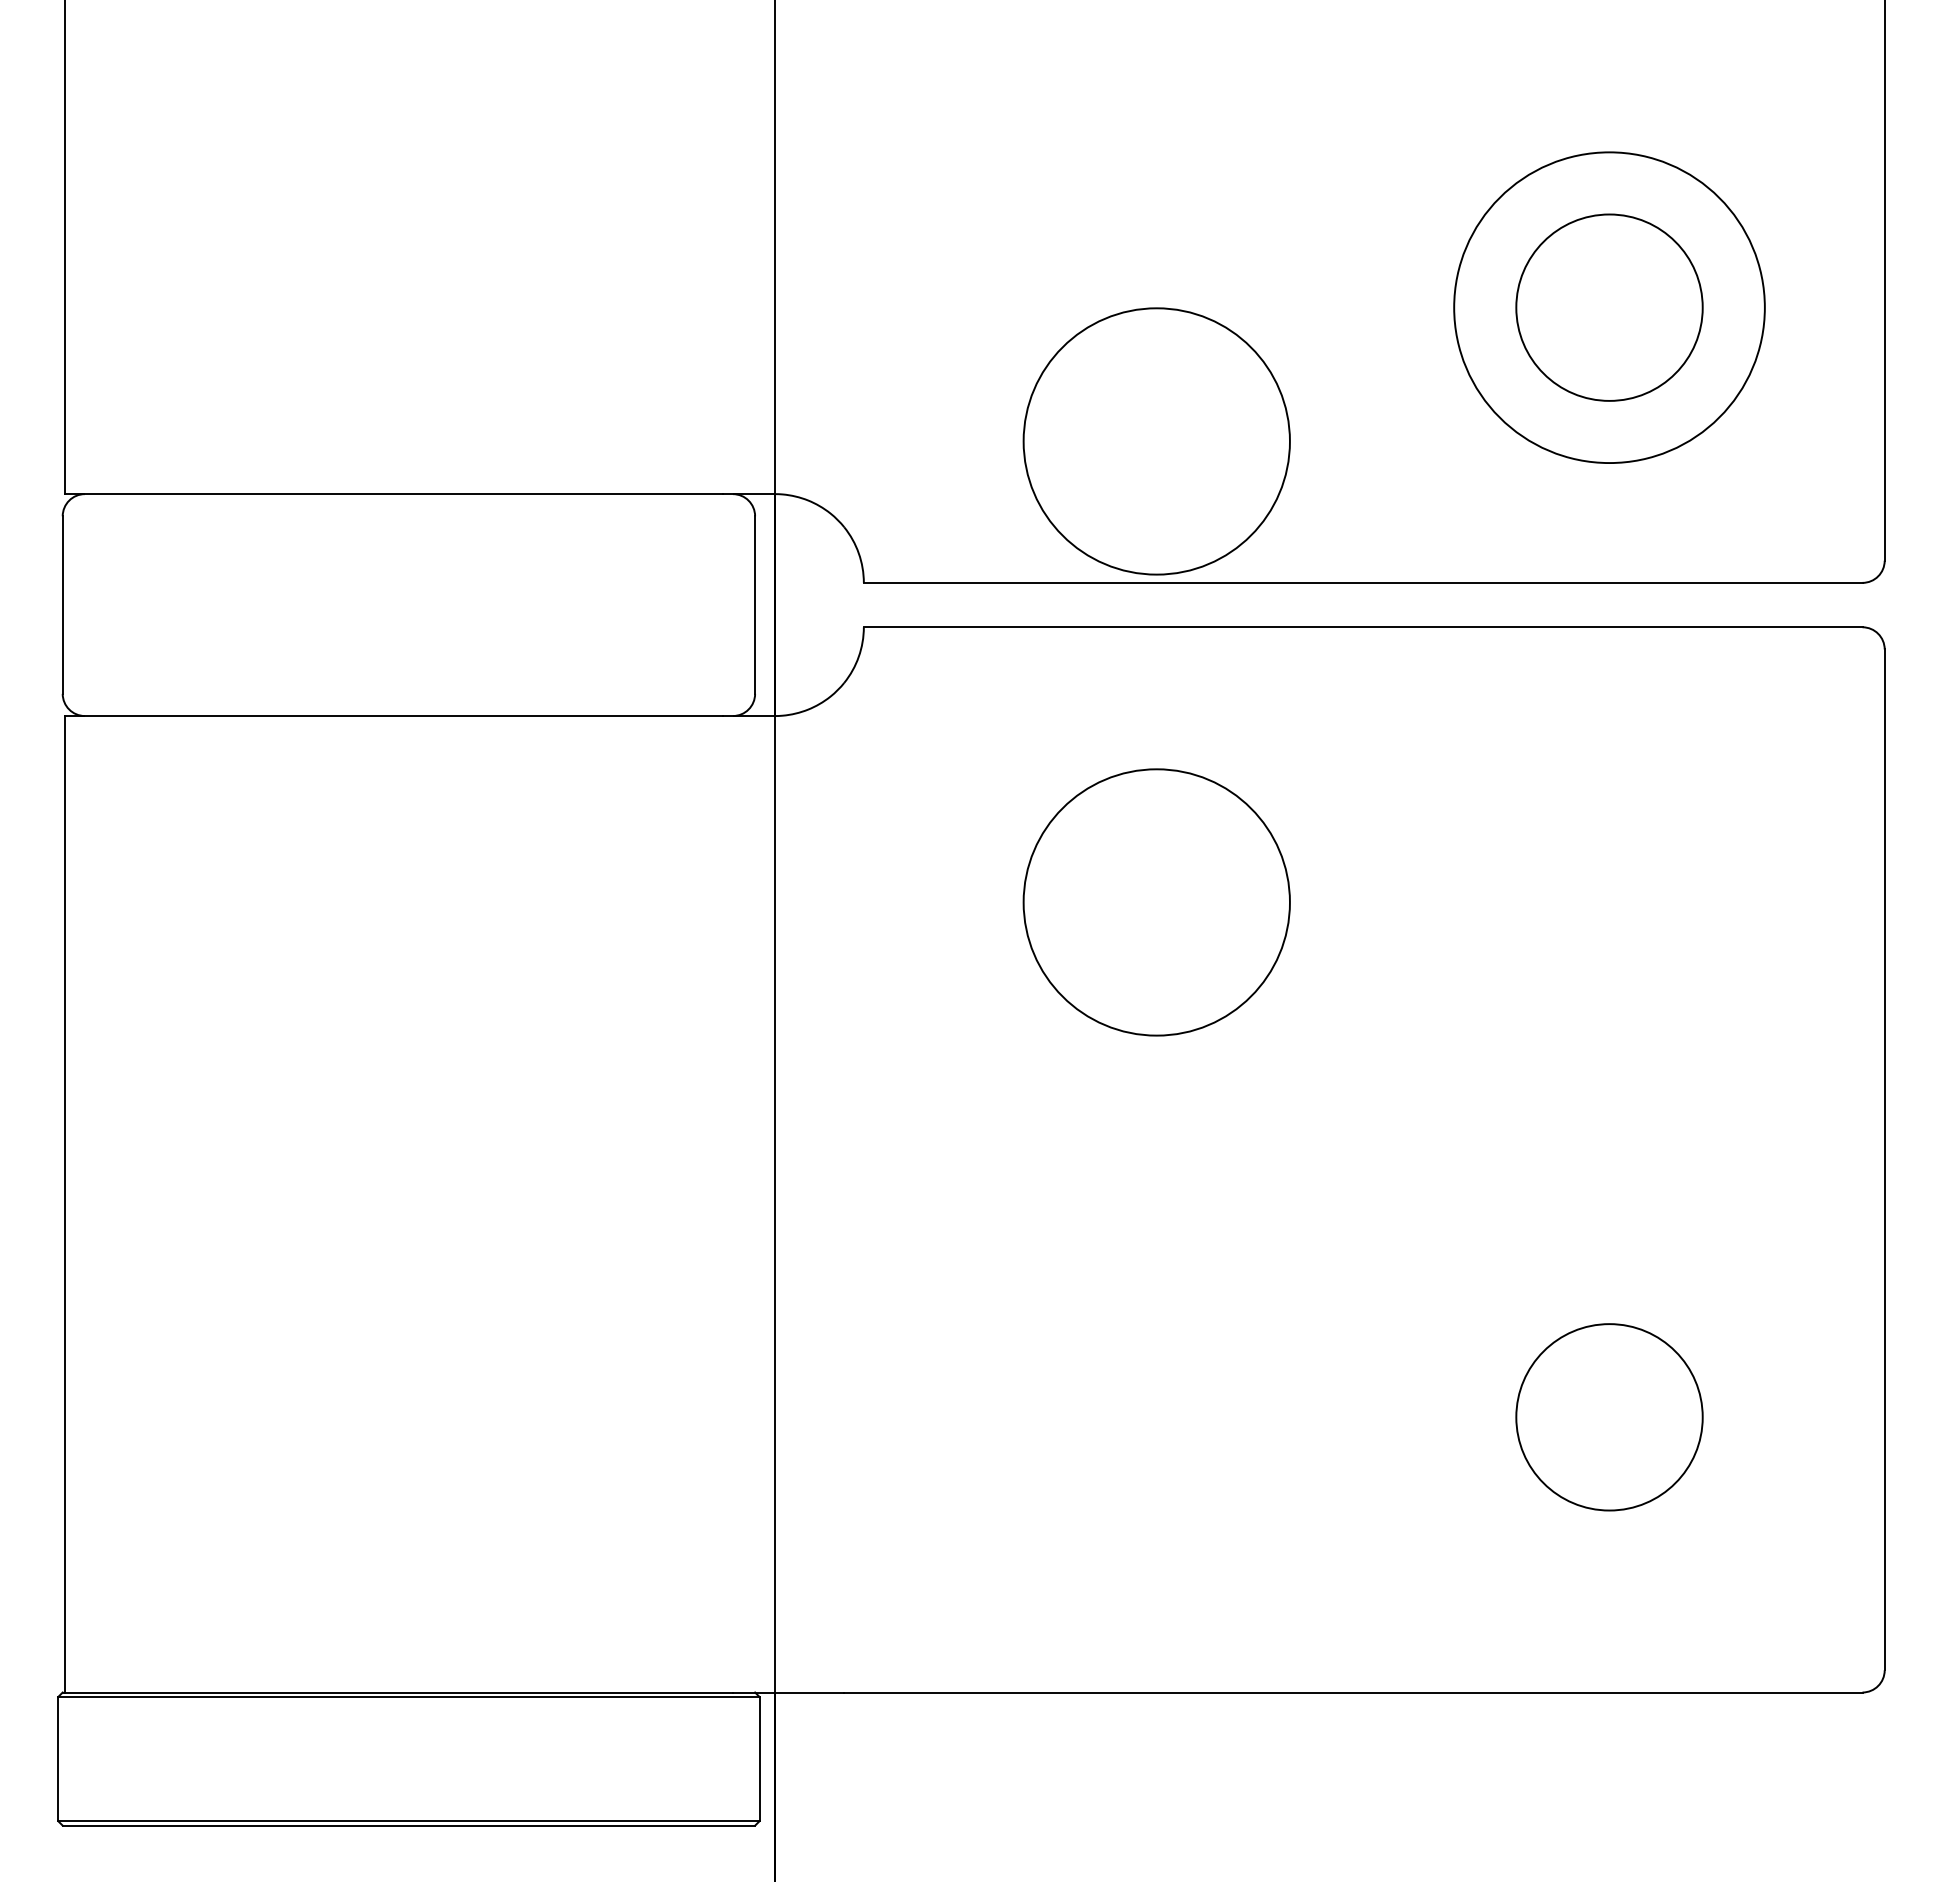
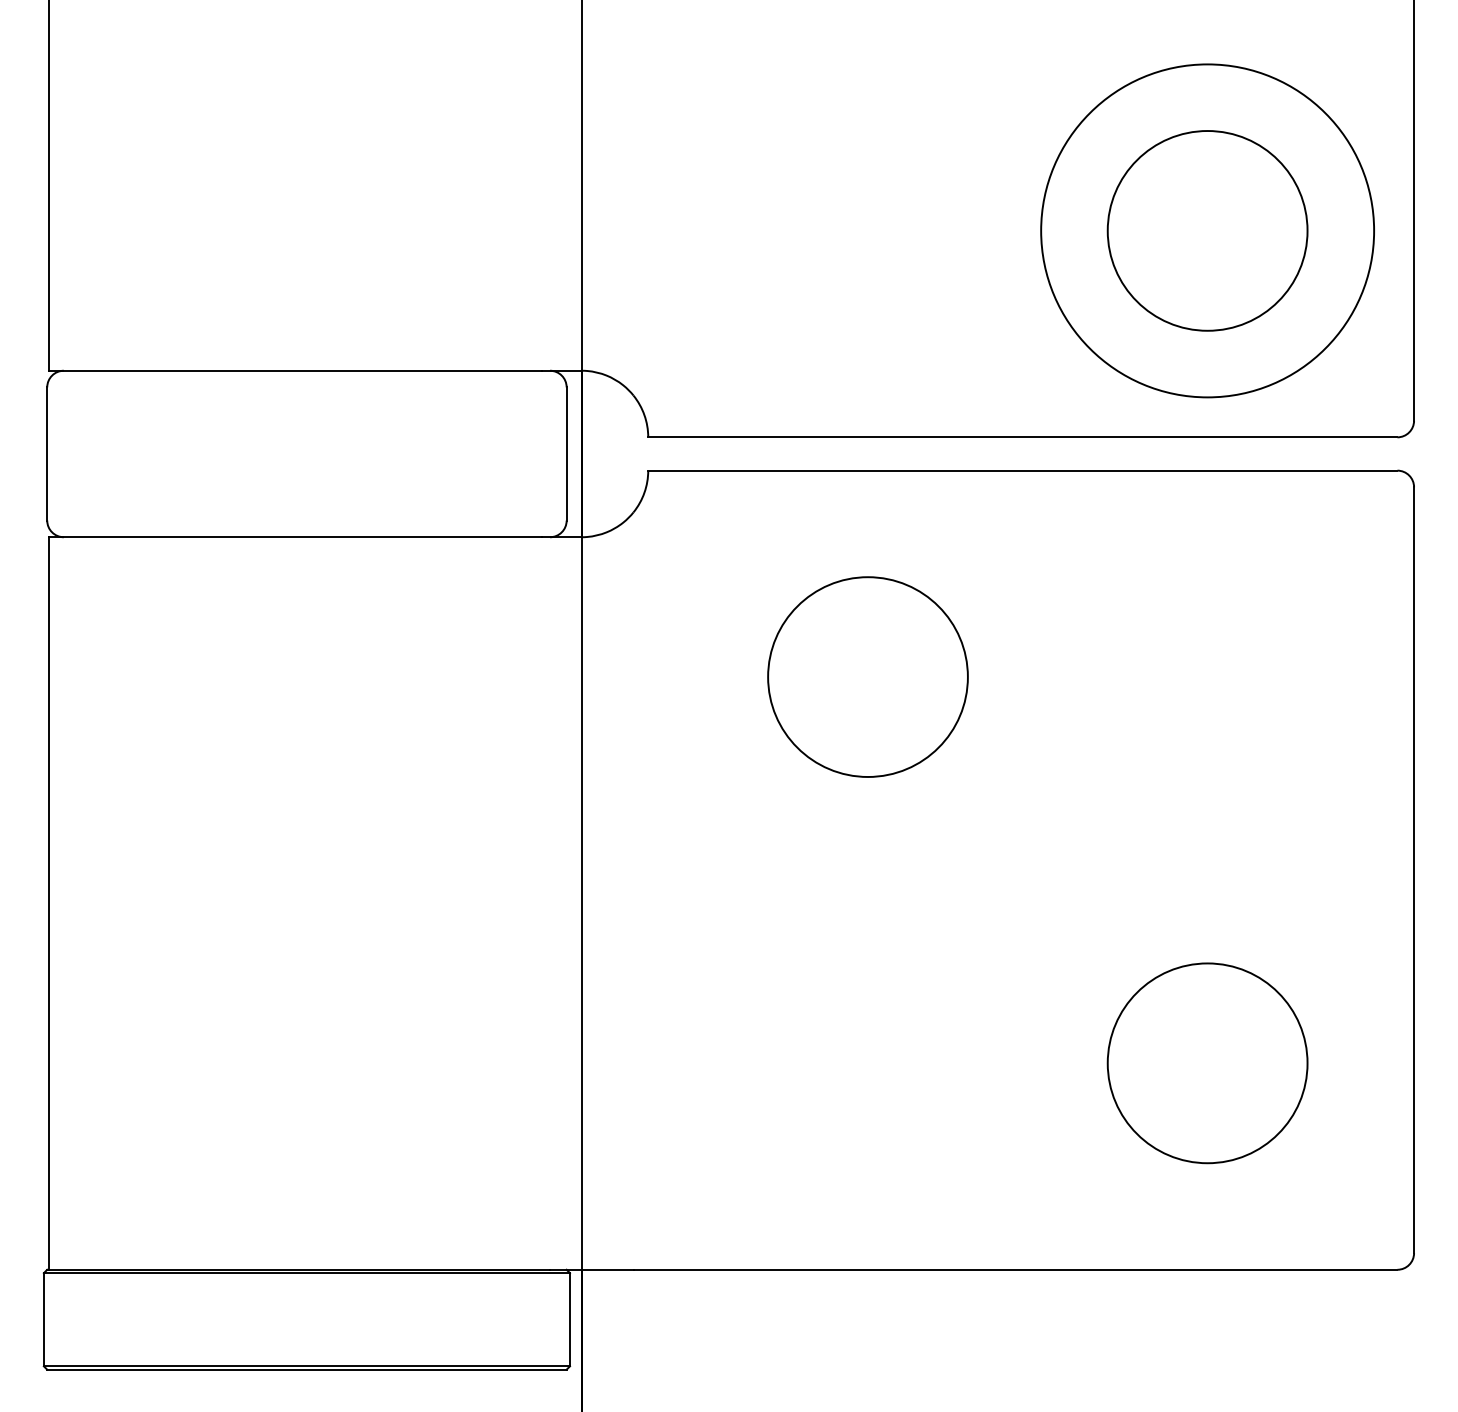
circle: (1609, 307) -> (1207, 230), size x1.43
circle: (1609, 307) -> (1207, 230), size x1.43
circle: (1156, 441) -> (867, 331), removed
circle: (1609, 1417) -> (1207, 1063), size x1.43

